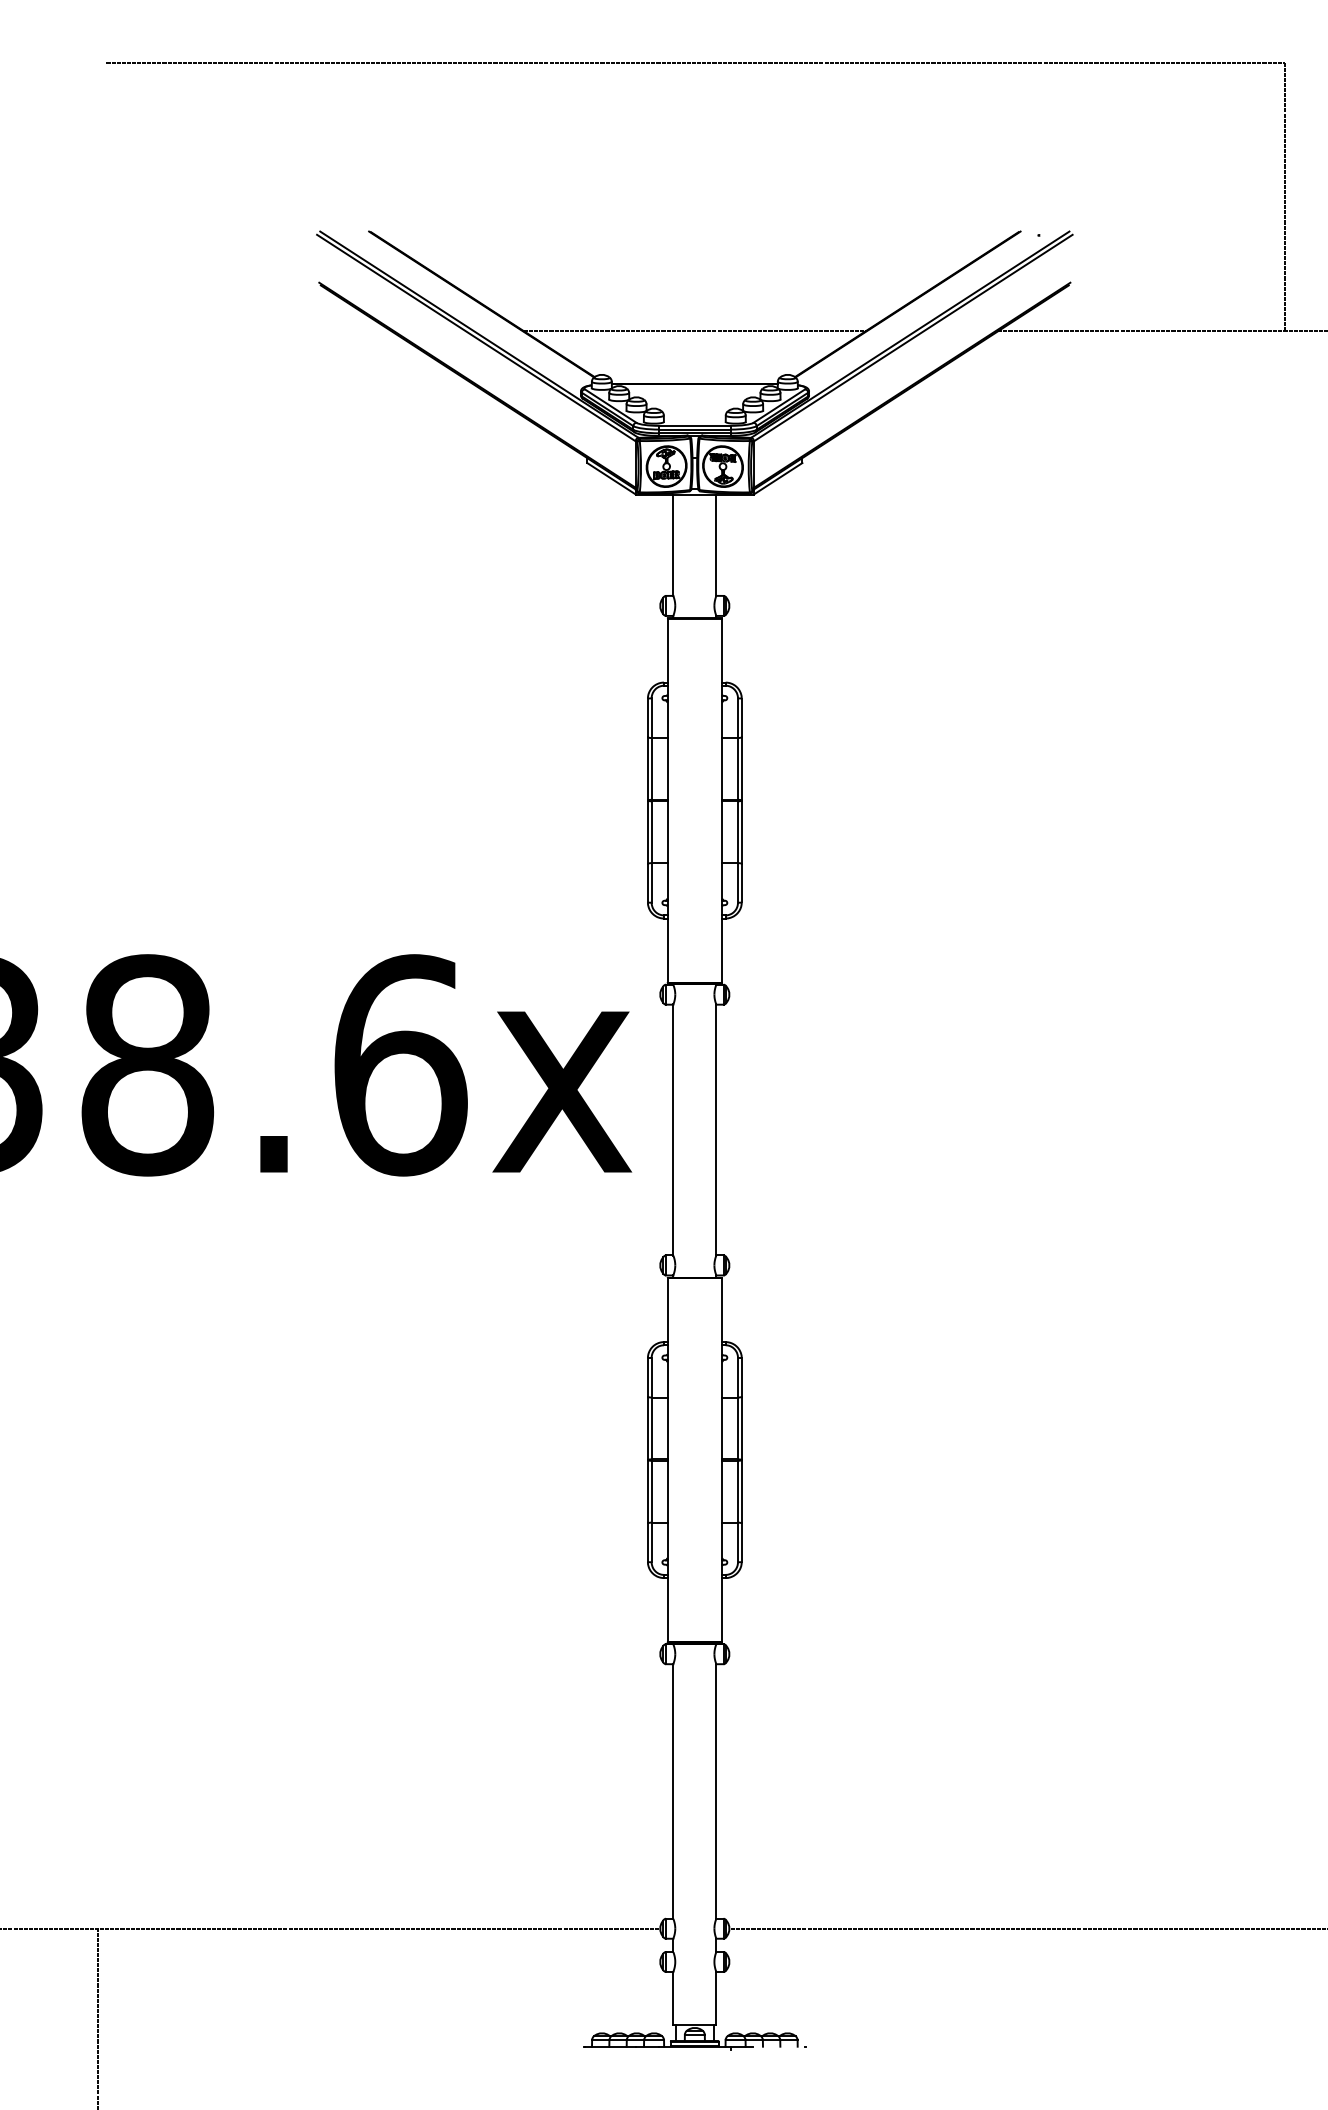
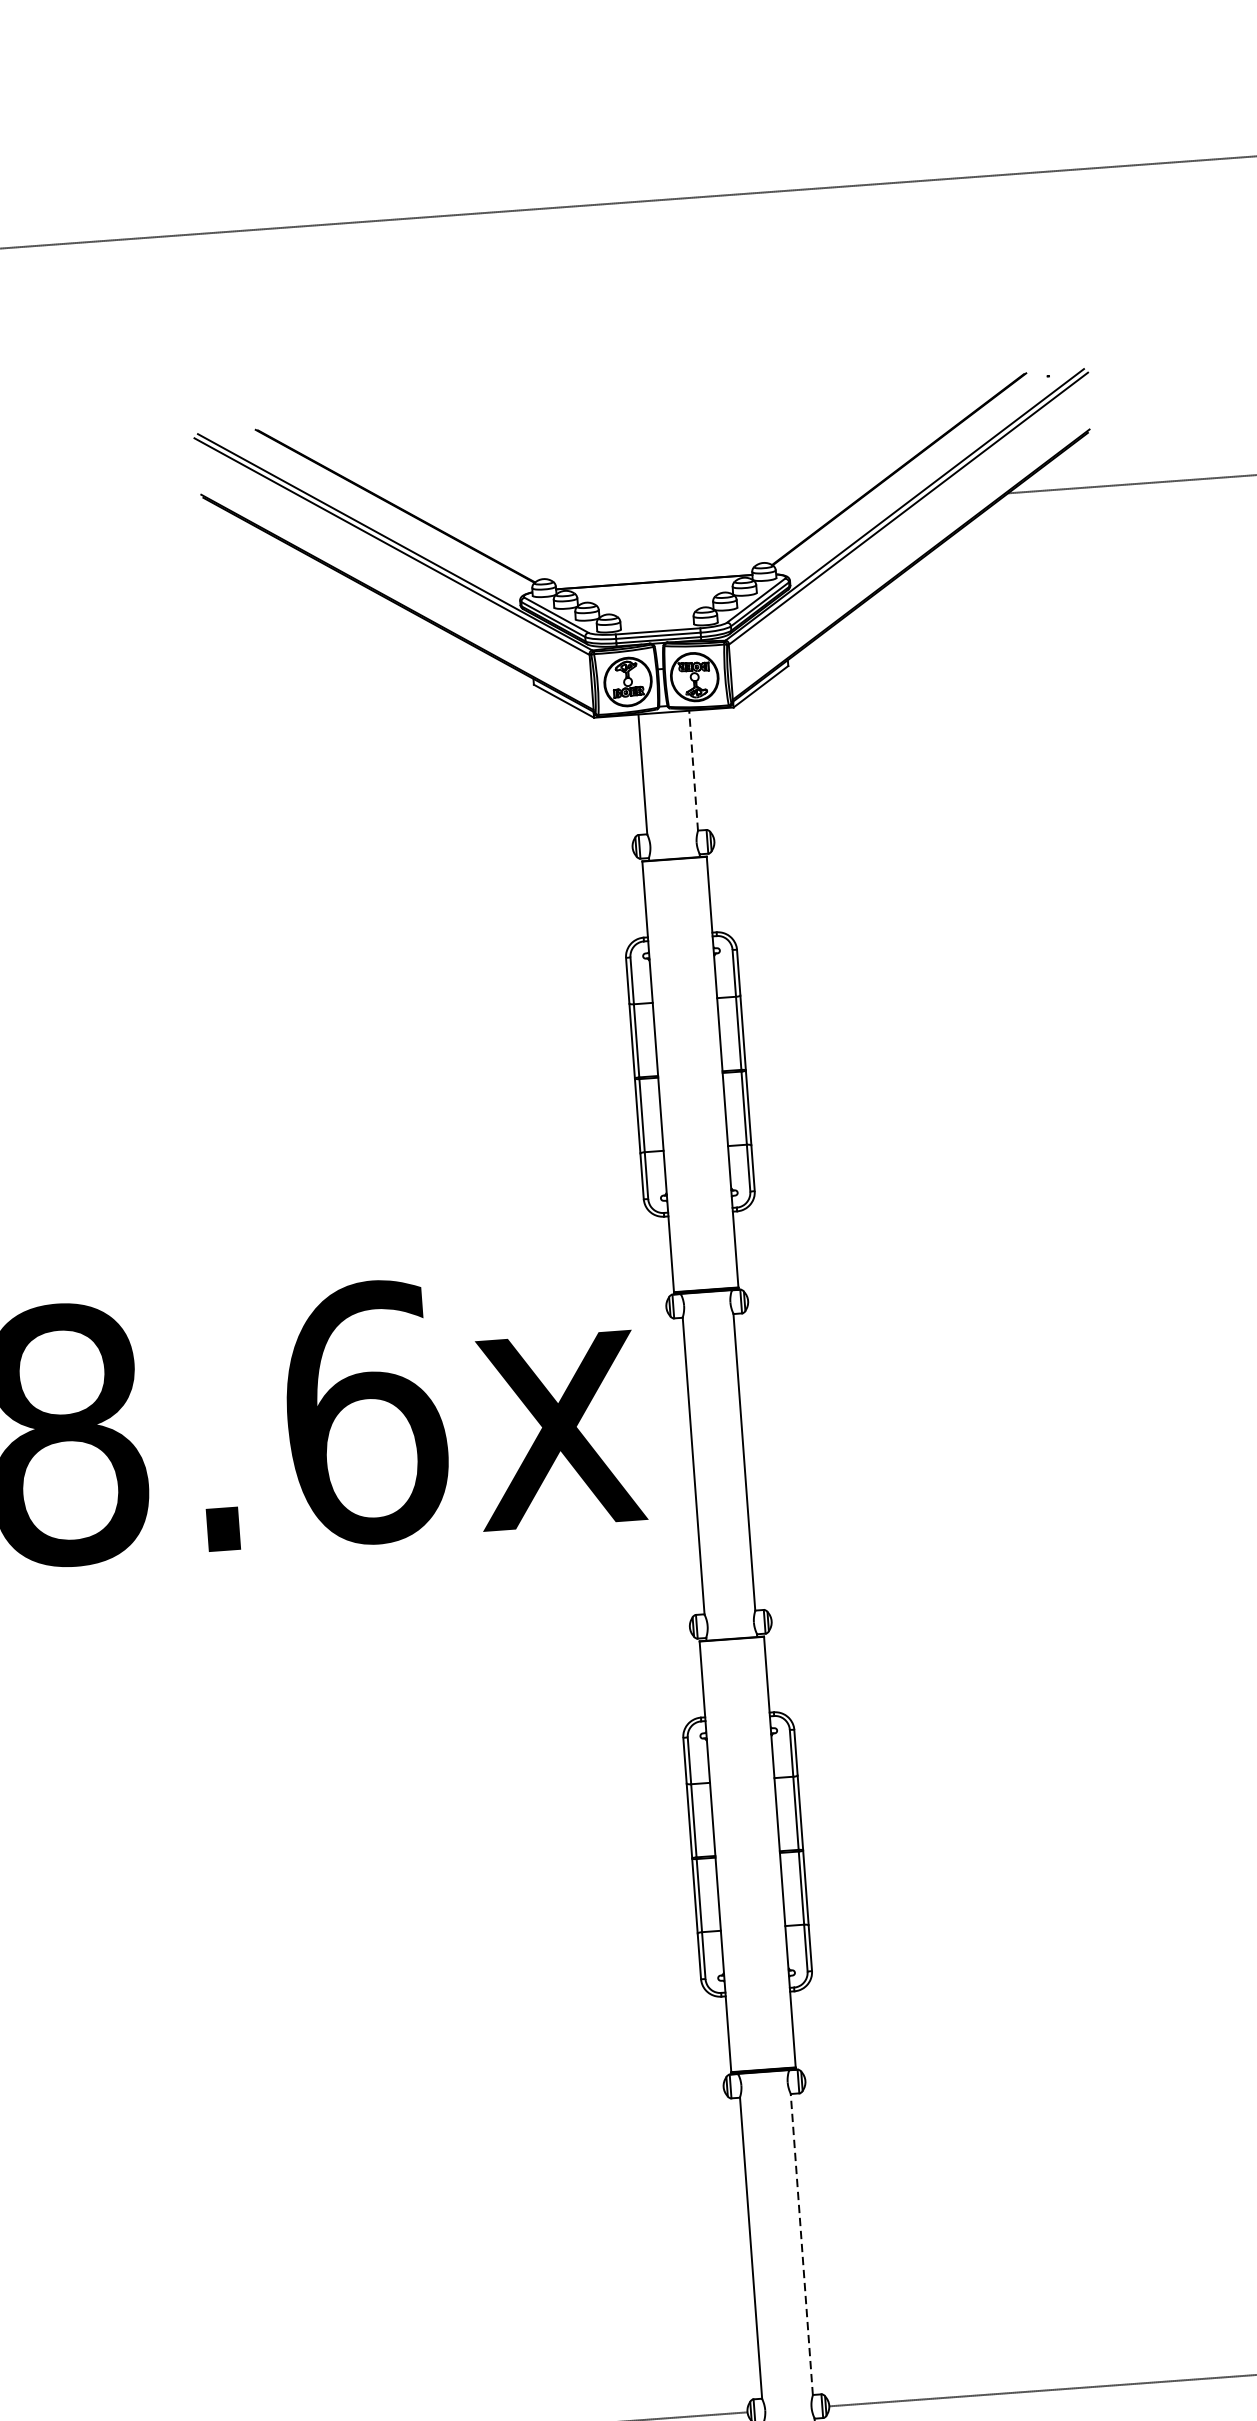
line: (694, 331) -> (649, 519), removed
line: (716, 545) -> (693, 770), solid -> dashed
line: (716, 1790) -> (801, 2243), solid -> dashed

